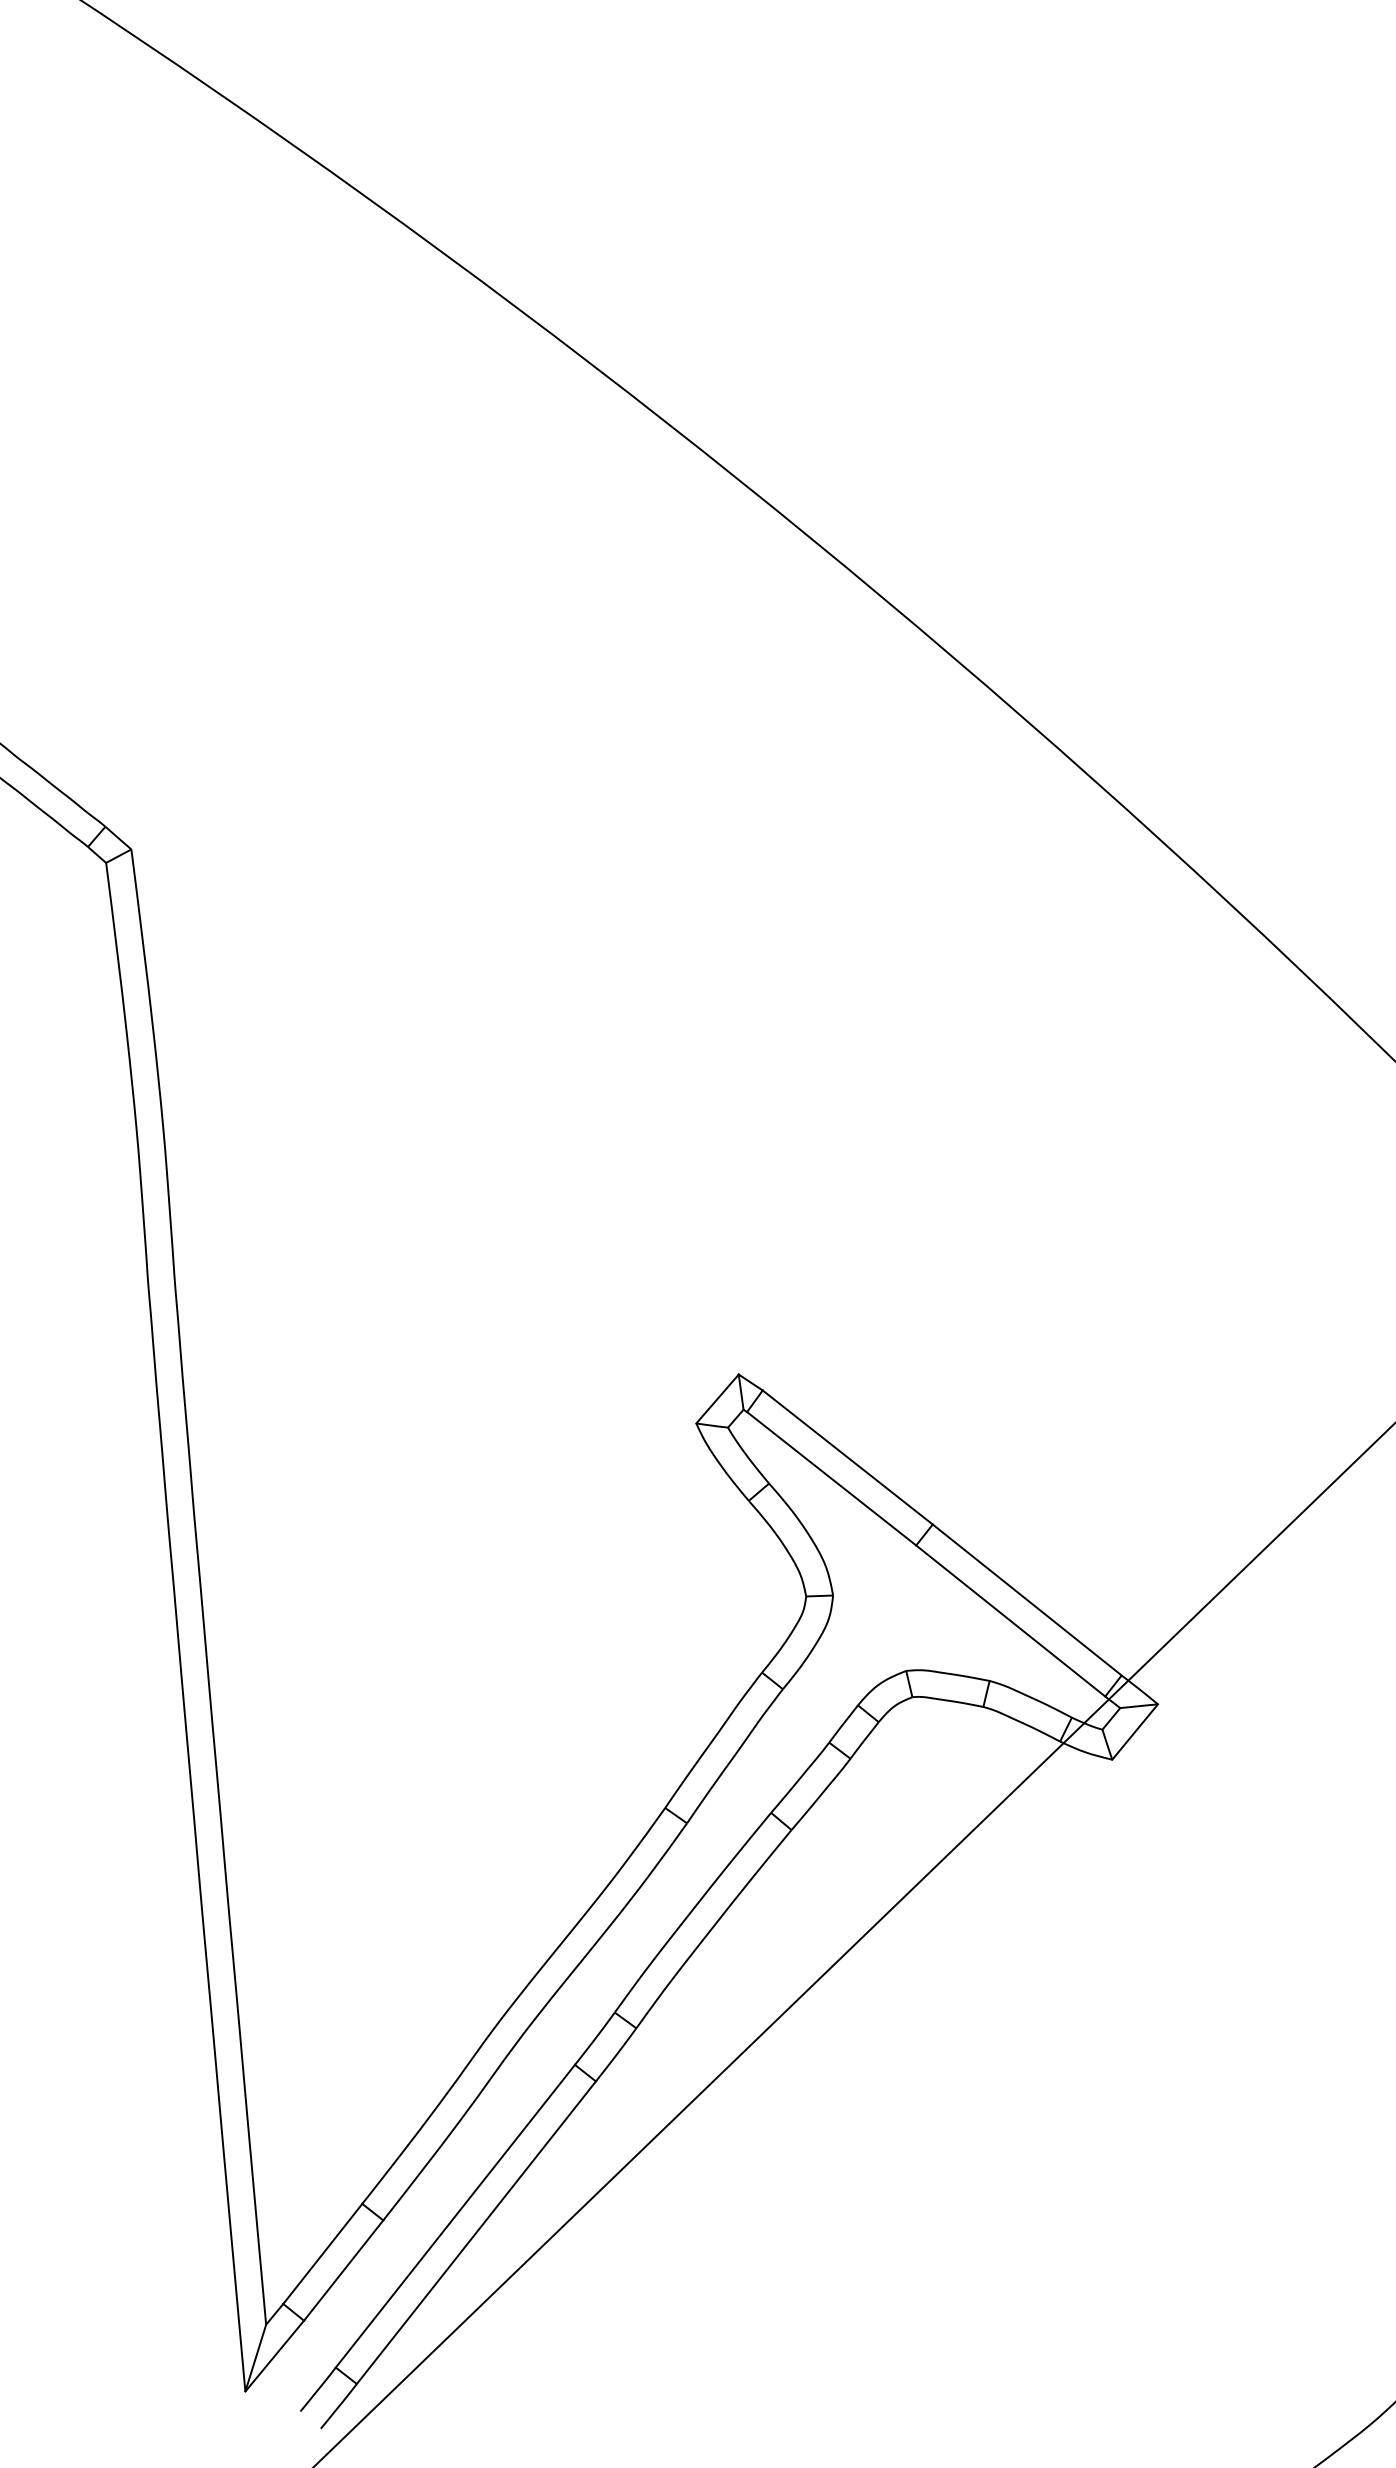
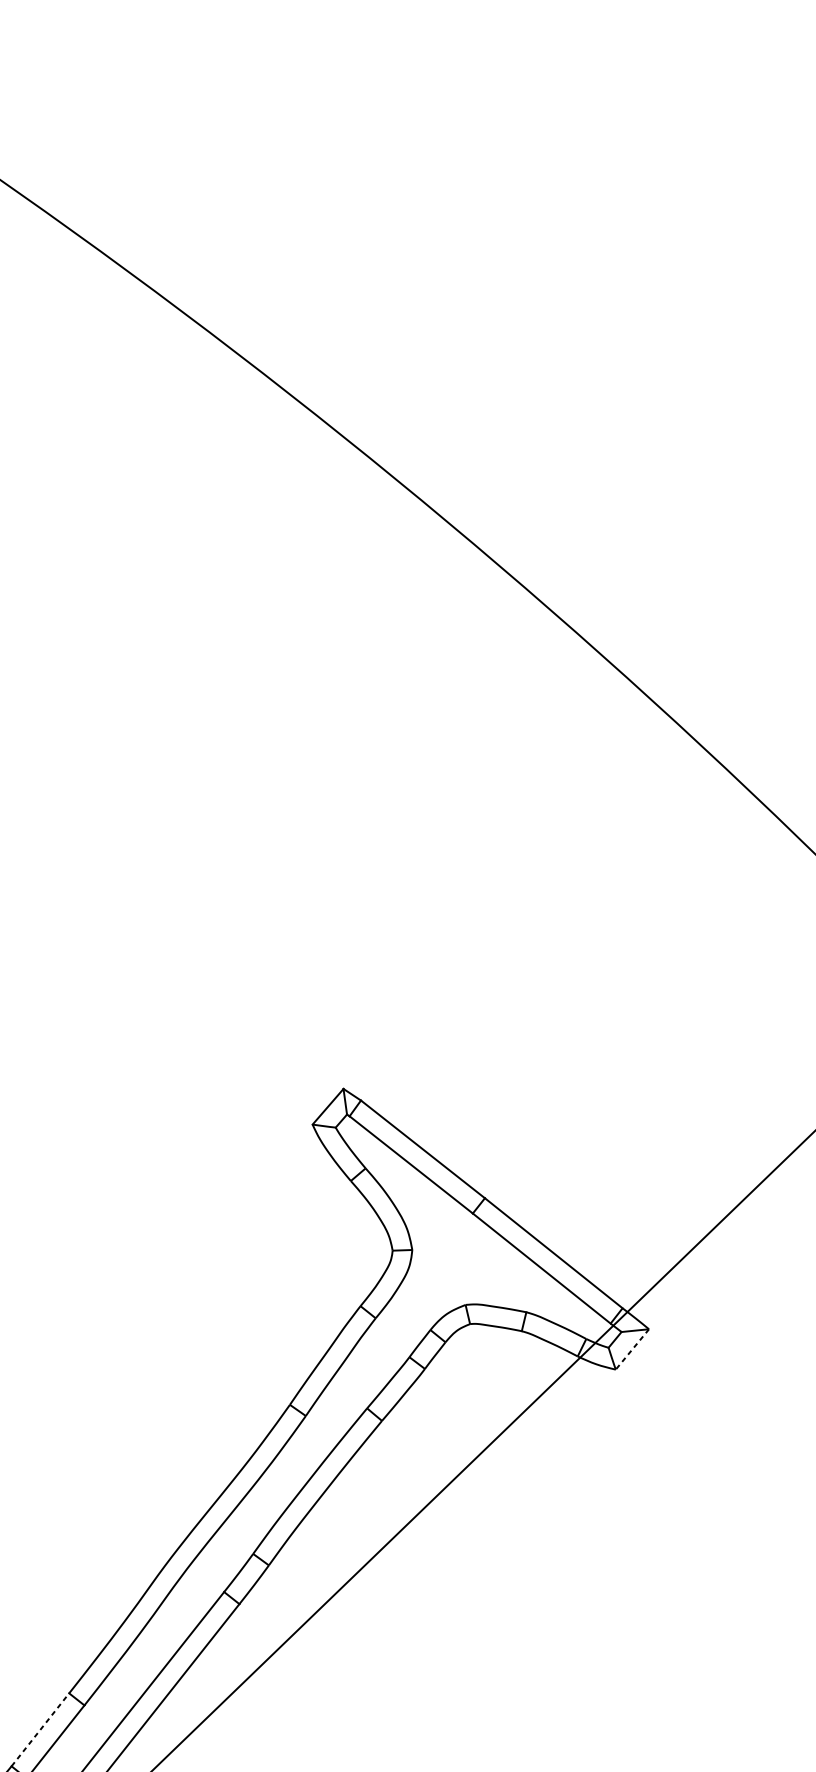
line: (1135, 1732) -> (632, 1349), solid -> dashed
line: (322, 2253) -> (40, 1729), solid -> dashed

